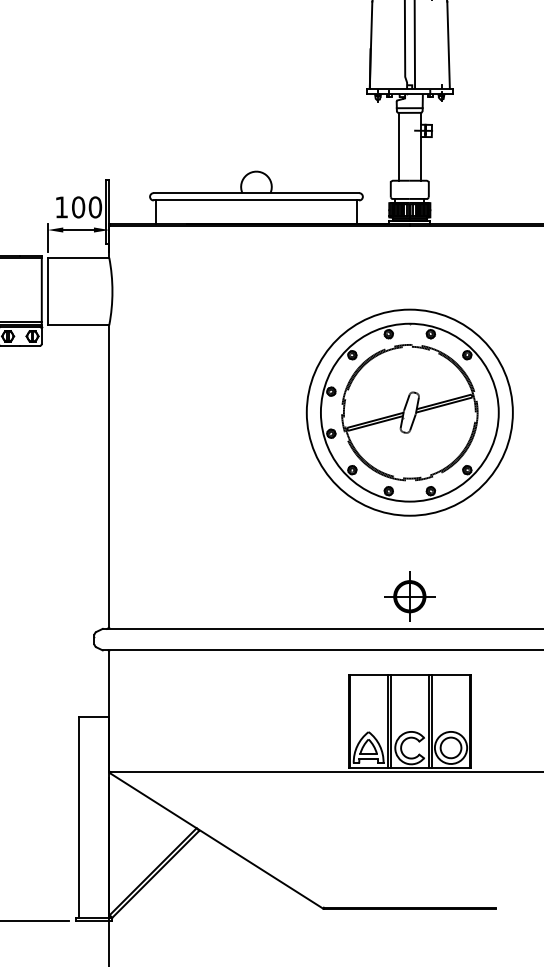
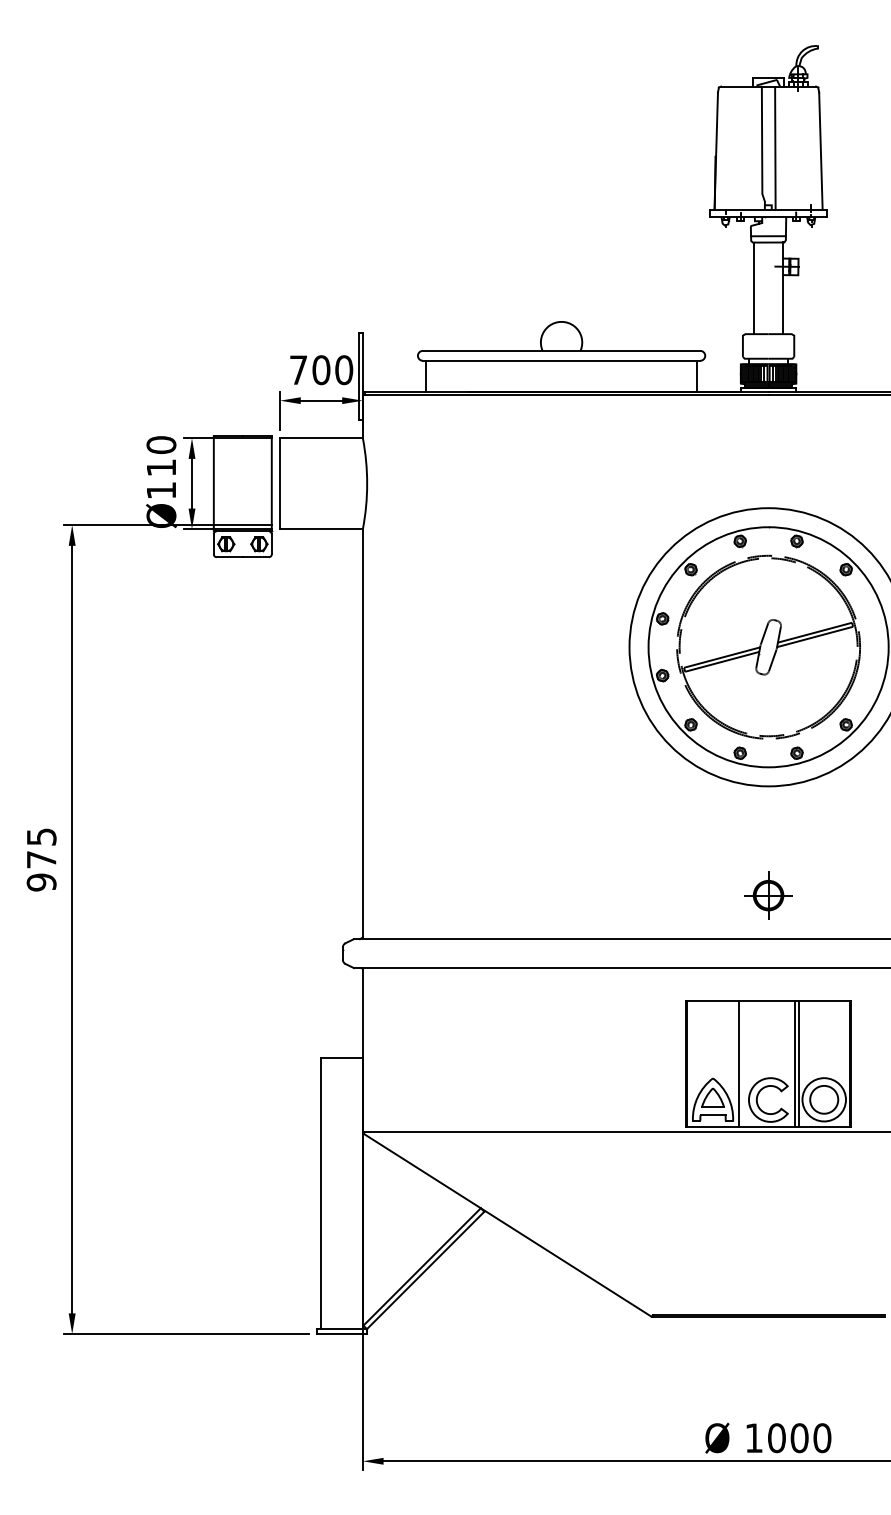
text: (61, 206) -> (298, 369), 100 -> 700
part: (409, 596) -> (768, 895), size x0.7
line: (390, 721) -> (742, 1064), removed

